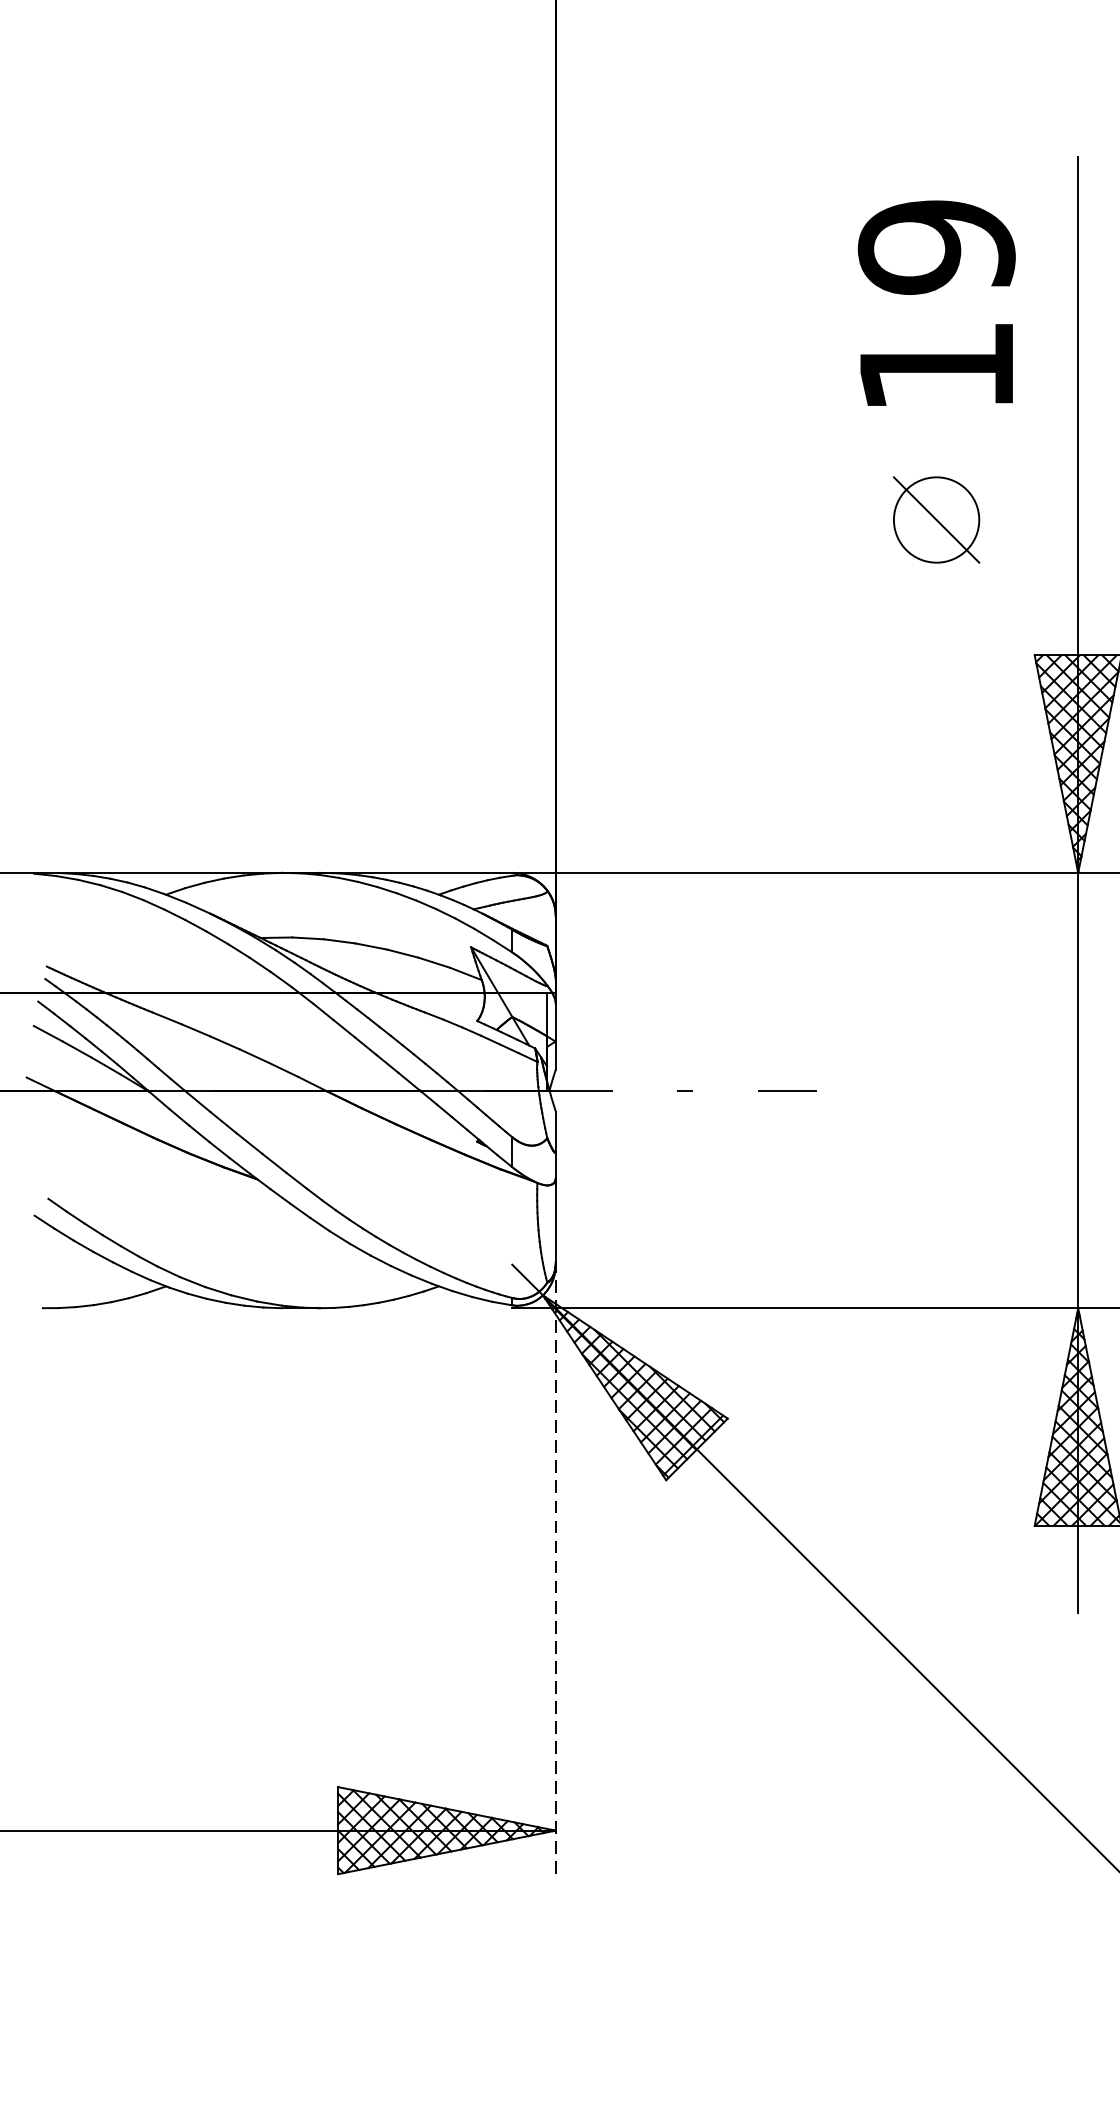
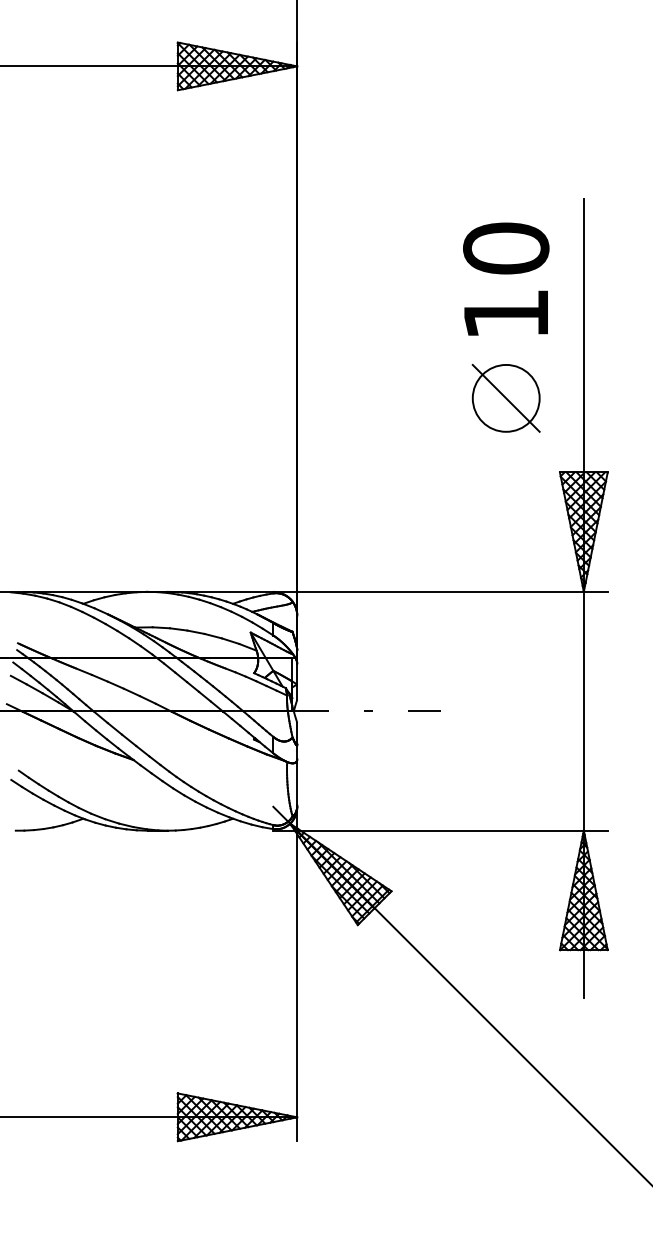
text: (937, 247) -> (506, 248), 19 -> 10
part: (935, 518) -> (505, 397), size x1.43
line: (556, 1568) -> (297, 973), dashed -> solid

